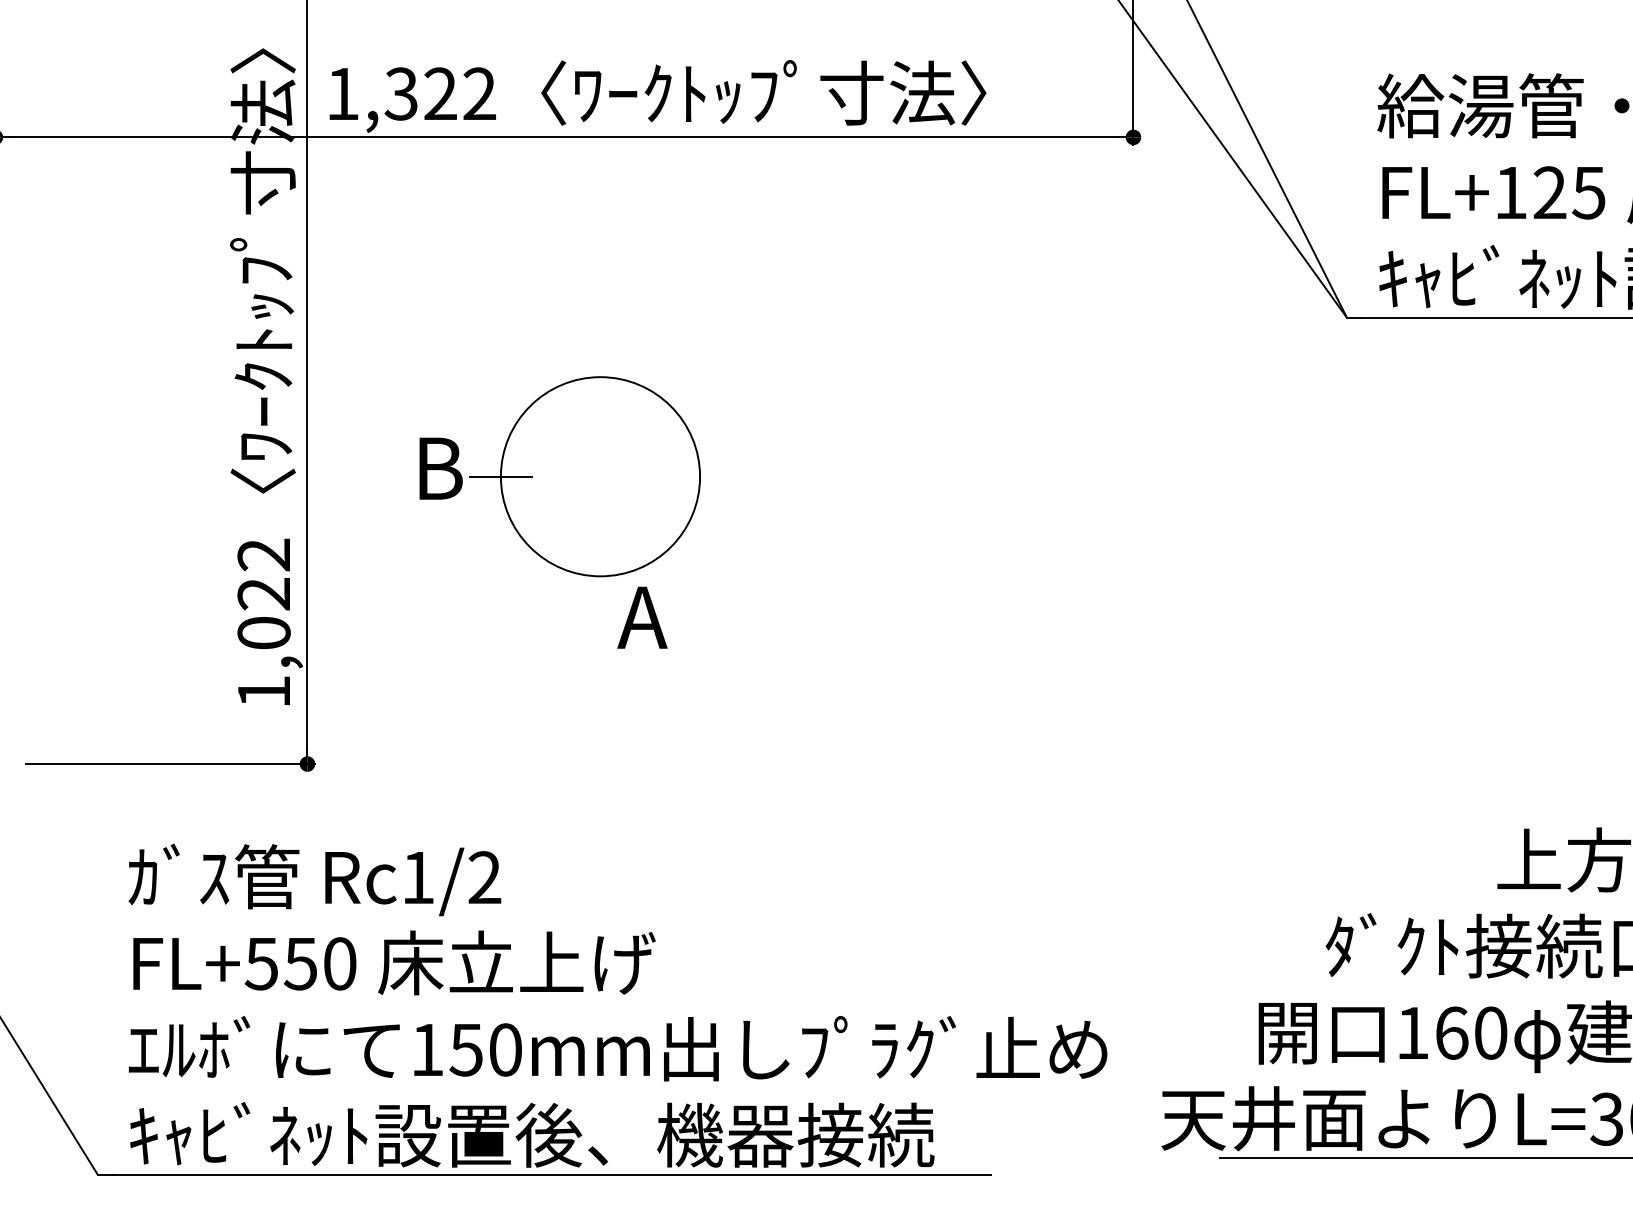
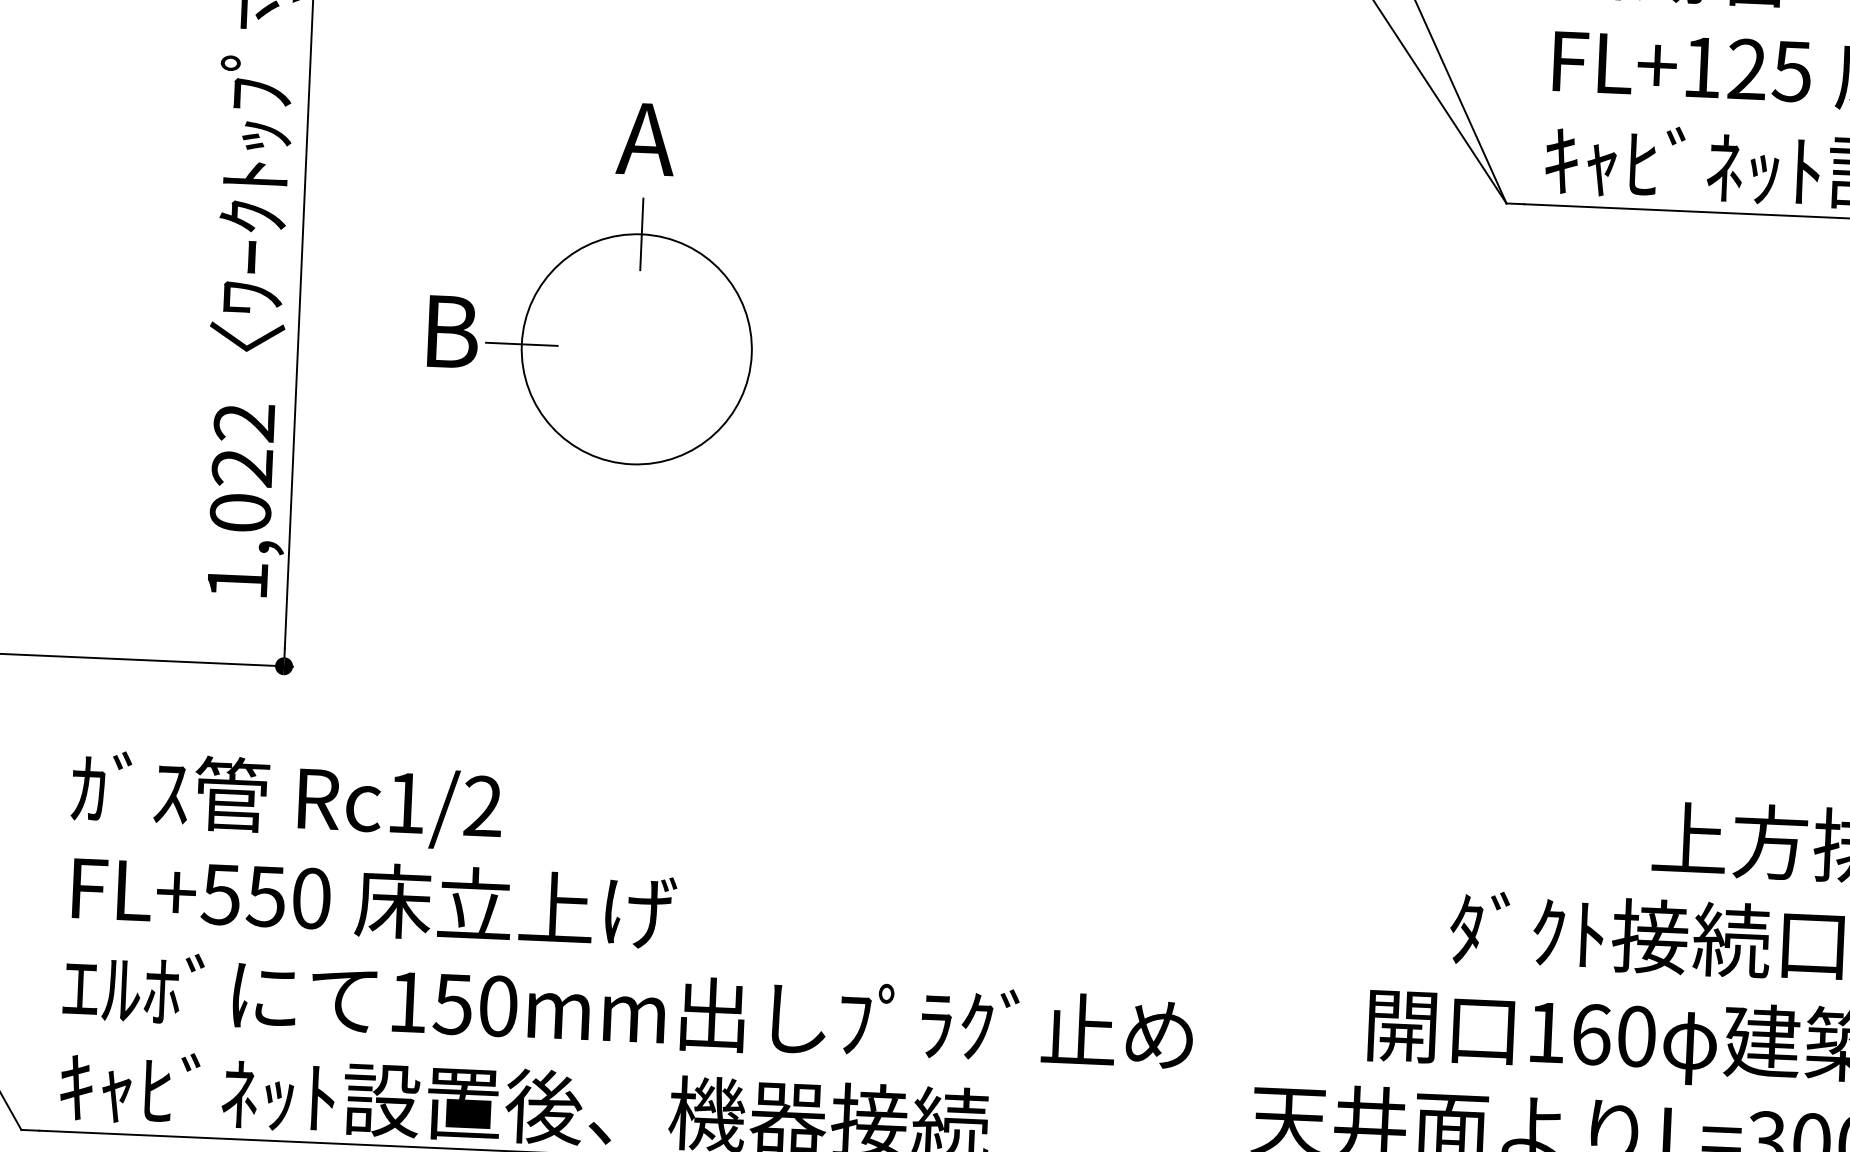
line: (600, 377) -> (641, 234), added
text: (642, 617) -> (646, 138), moved

